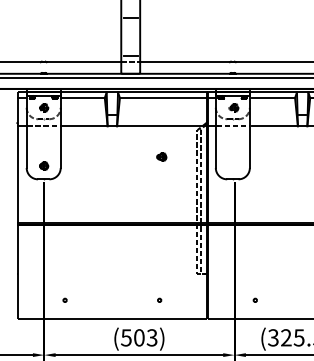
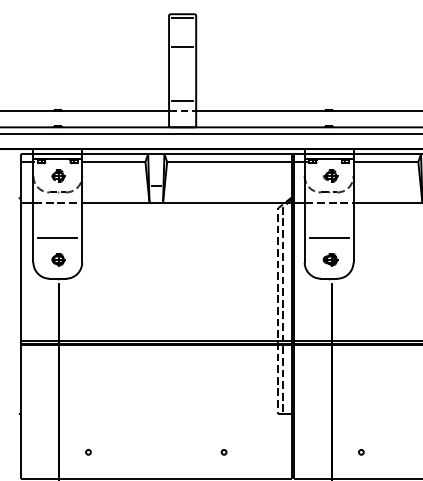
line: (43, 150) -> (57, 237), added
line: (232, 150) -> (328, 237), added
part: (161, 156) -> (330, 258), moved

